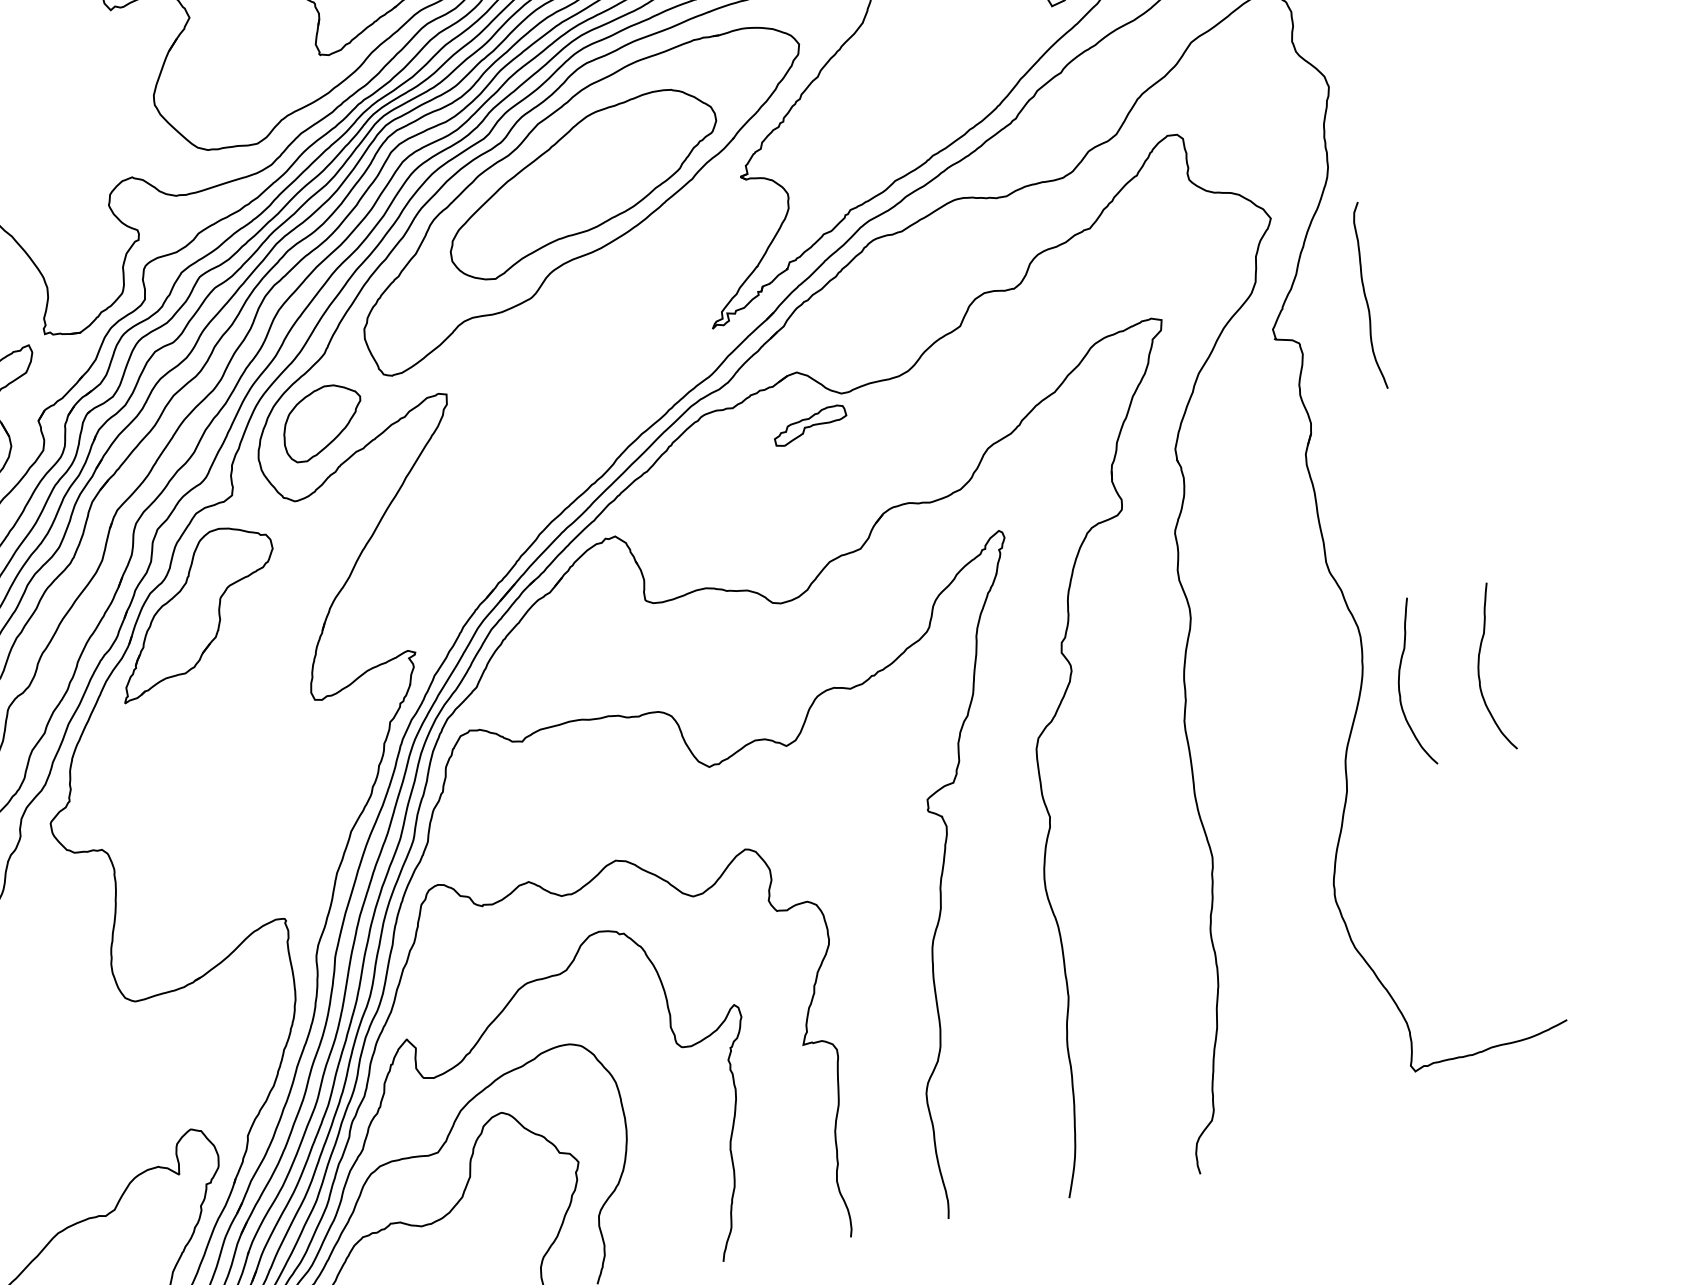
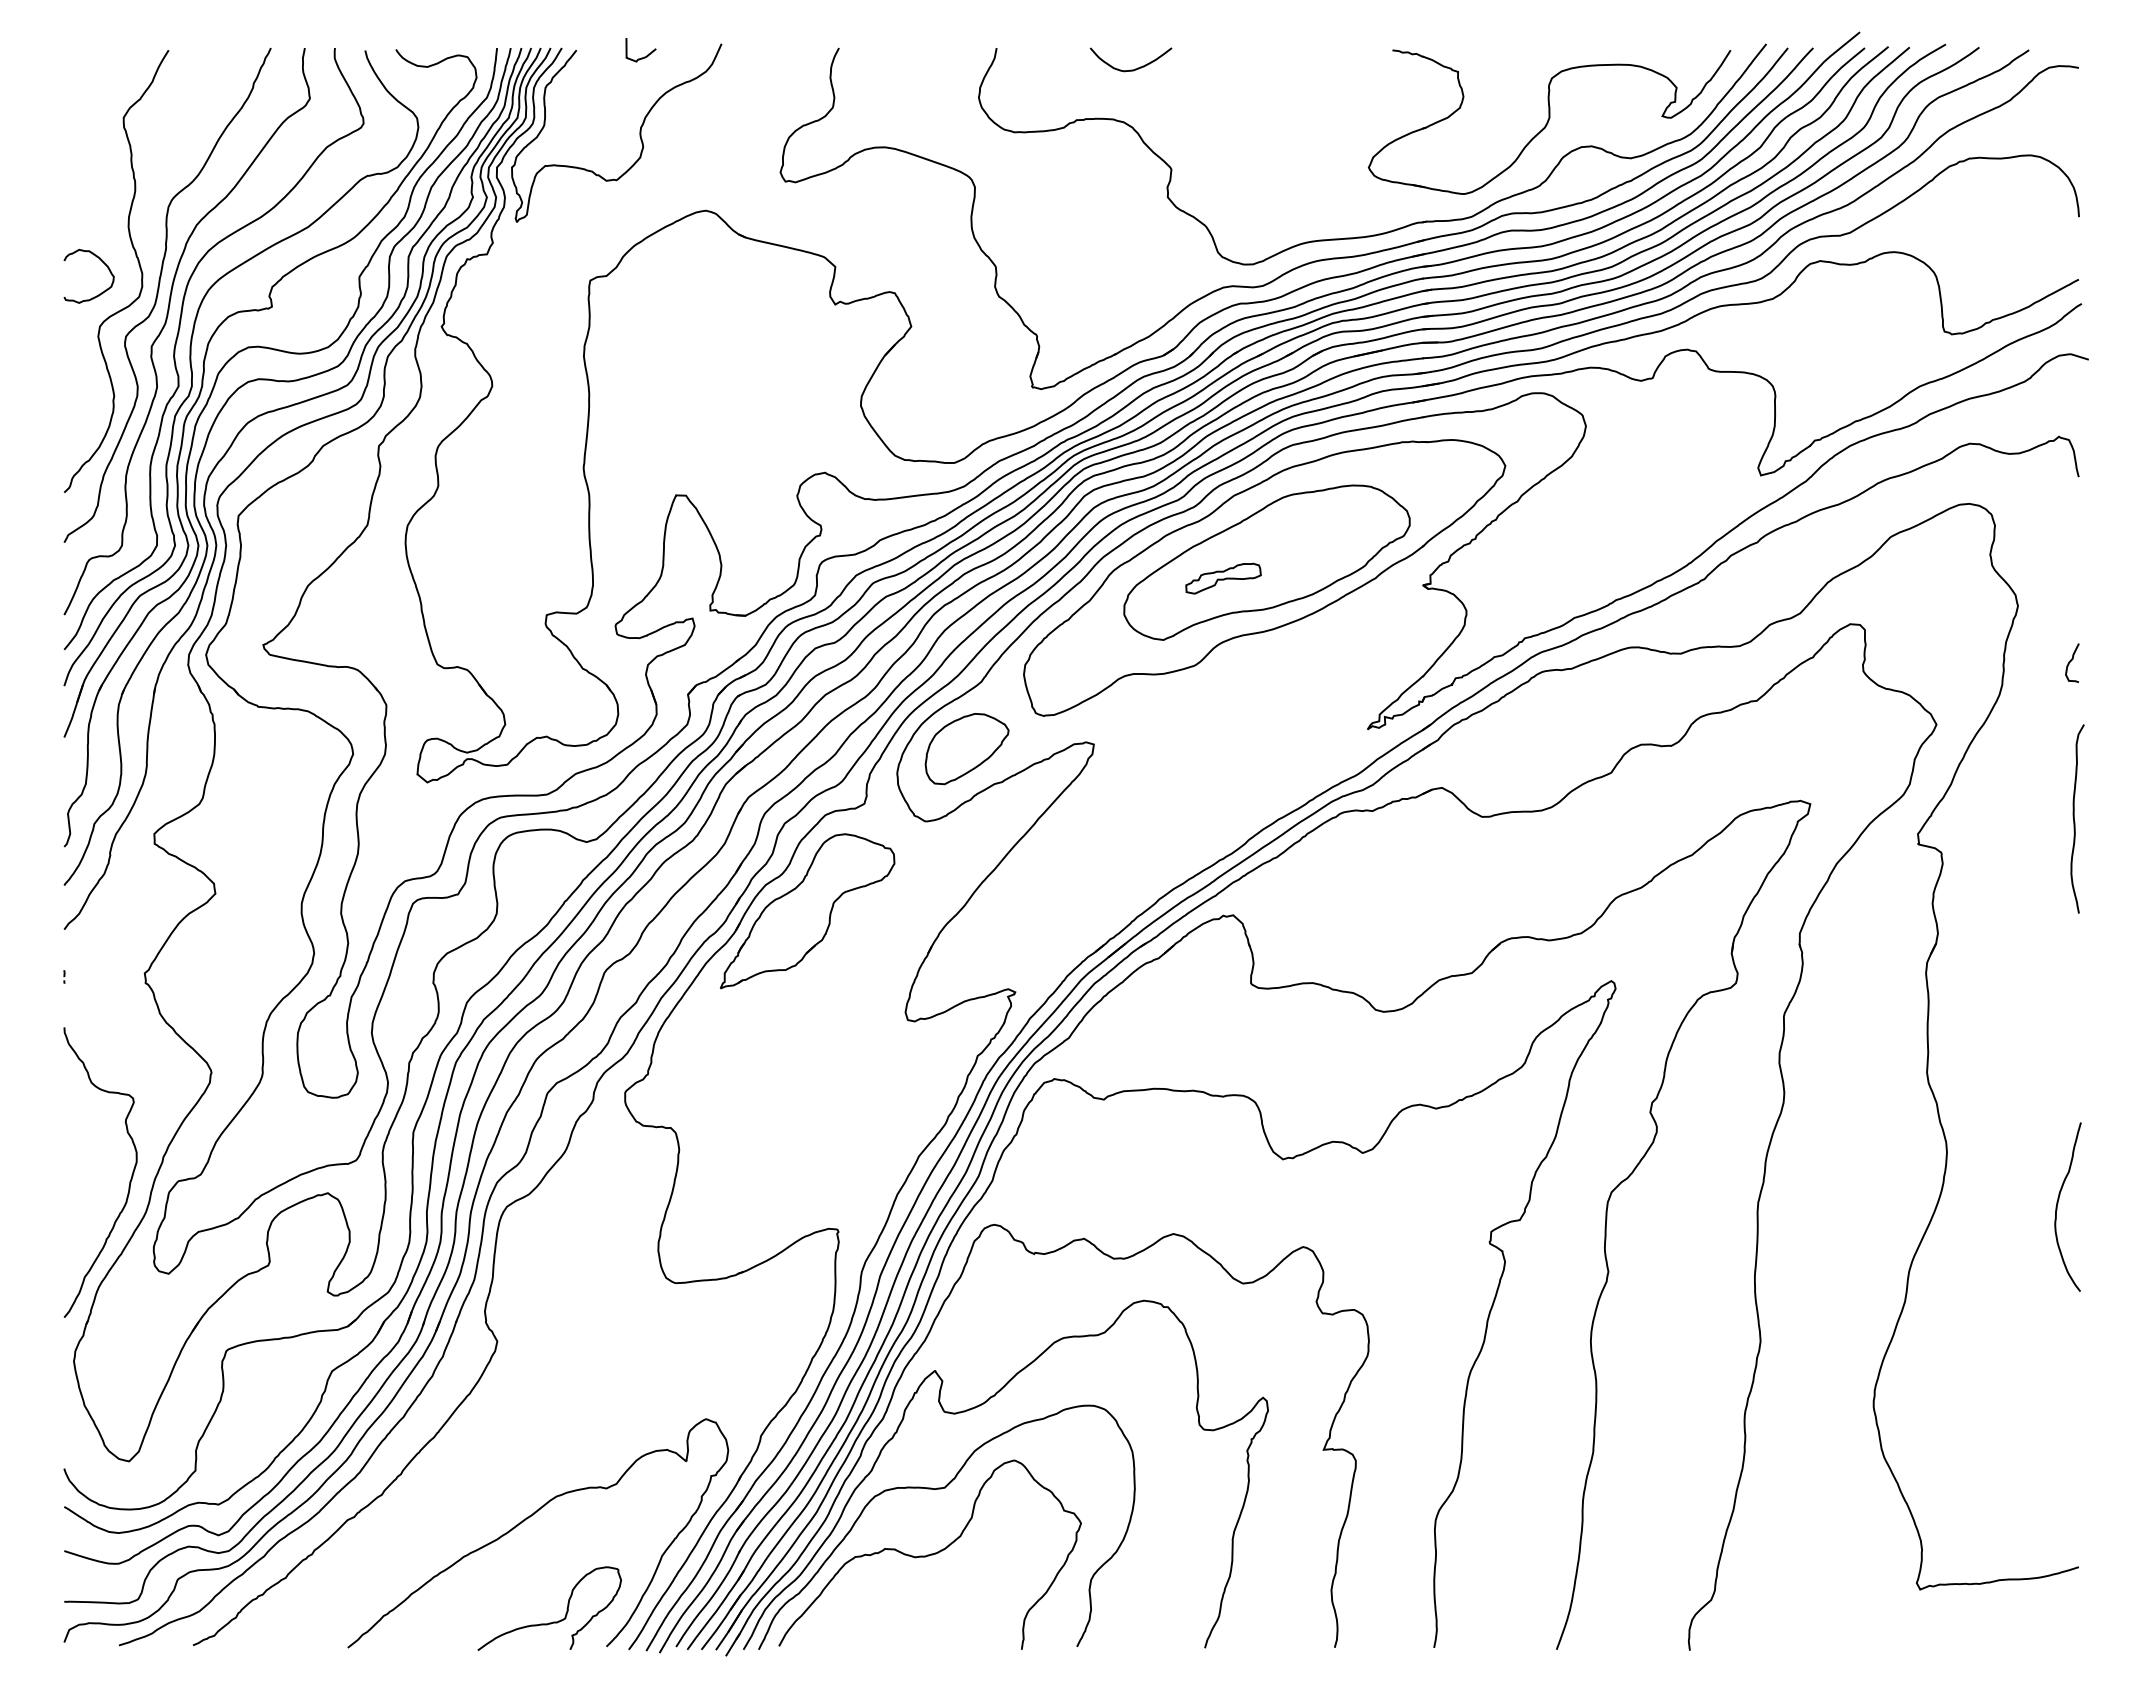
curve: (1391, 131) -> (2071, 661), added
curve: (1365, 296) -> (2074, 818), moved
part: (810, 425) -> (1223, 578), moved
curve: (1400, 681) -> (1977, 1203), removed

